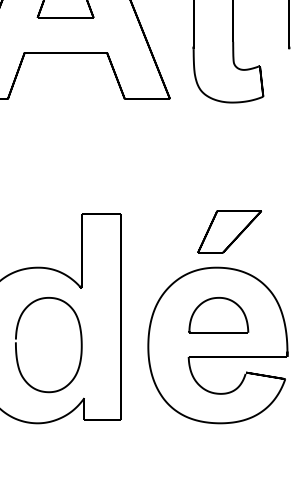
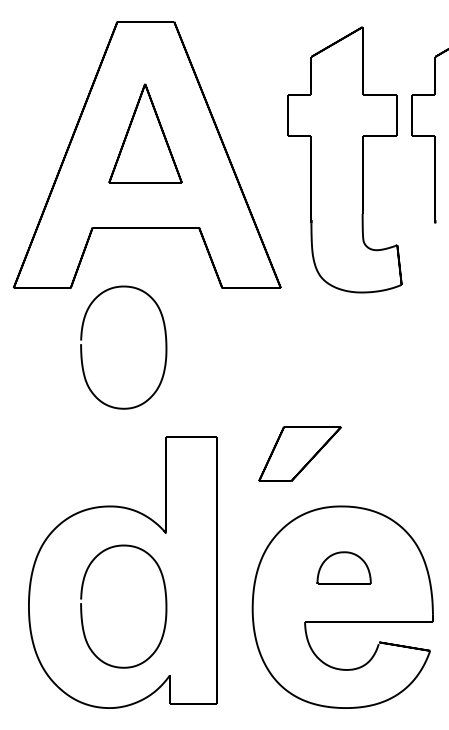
curve: (16, 146) -> (82, 349), added
part: (229, 231) -> (299, 453), moved
part: (219, 314) -> (344, 567), size x0.7

